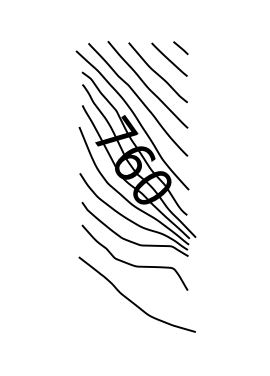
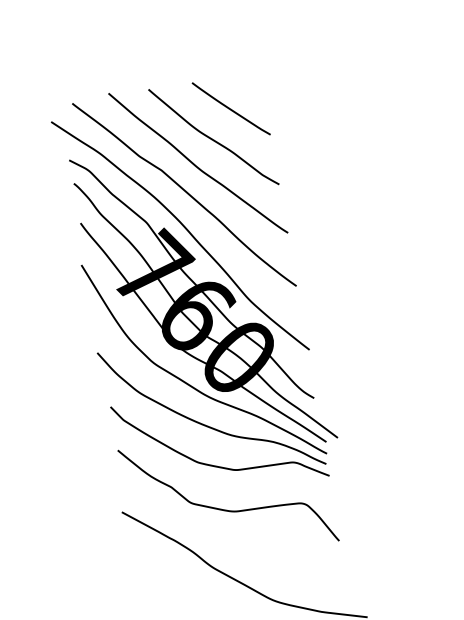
line: (180, 48) -> (248, 84), removed

